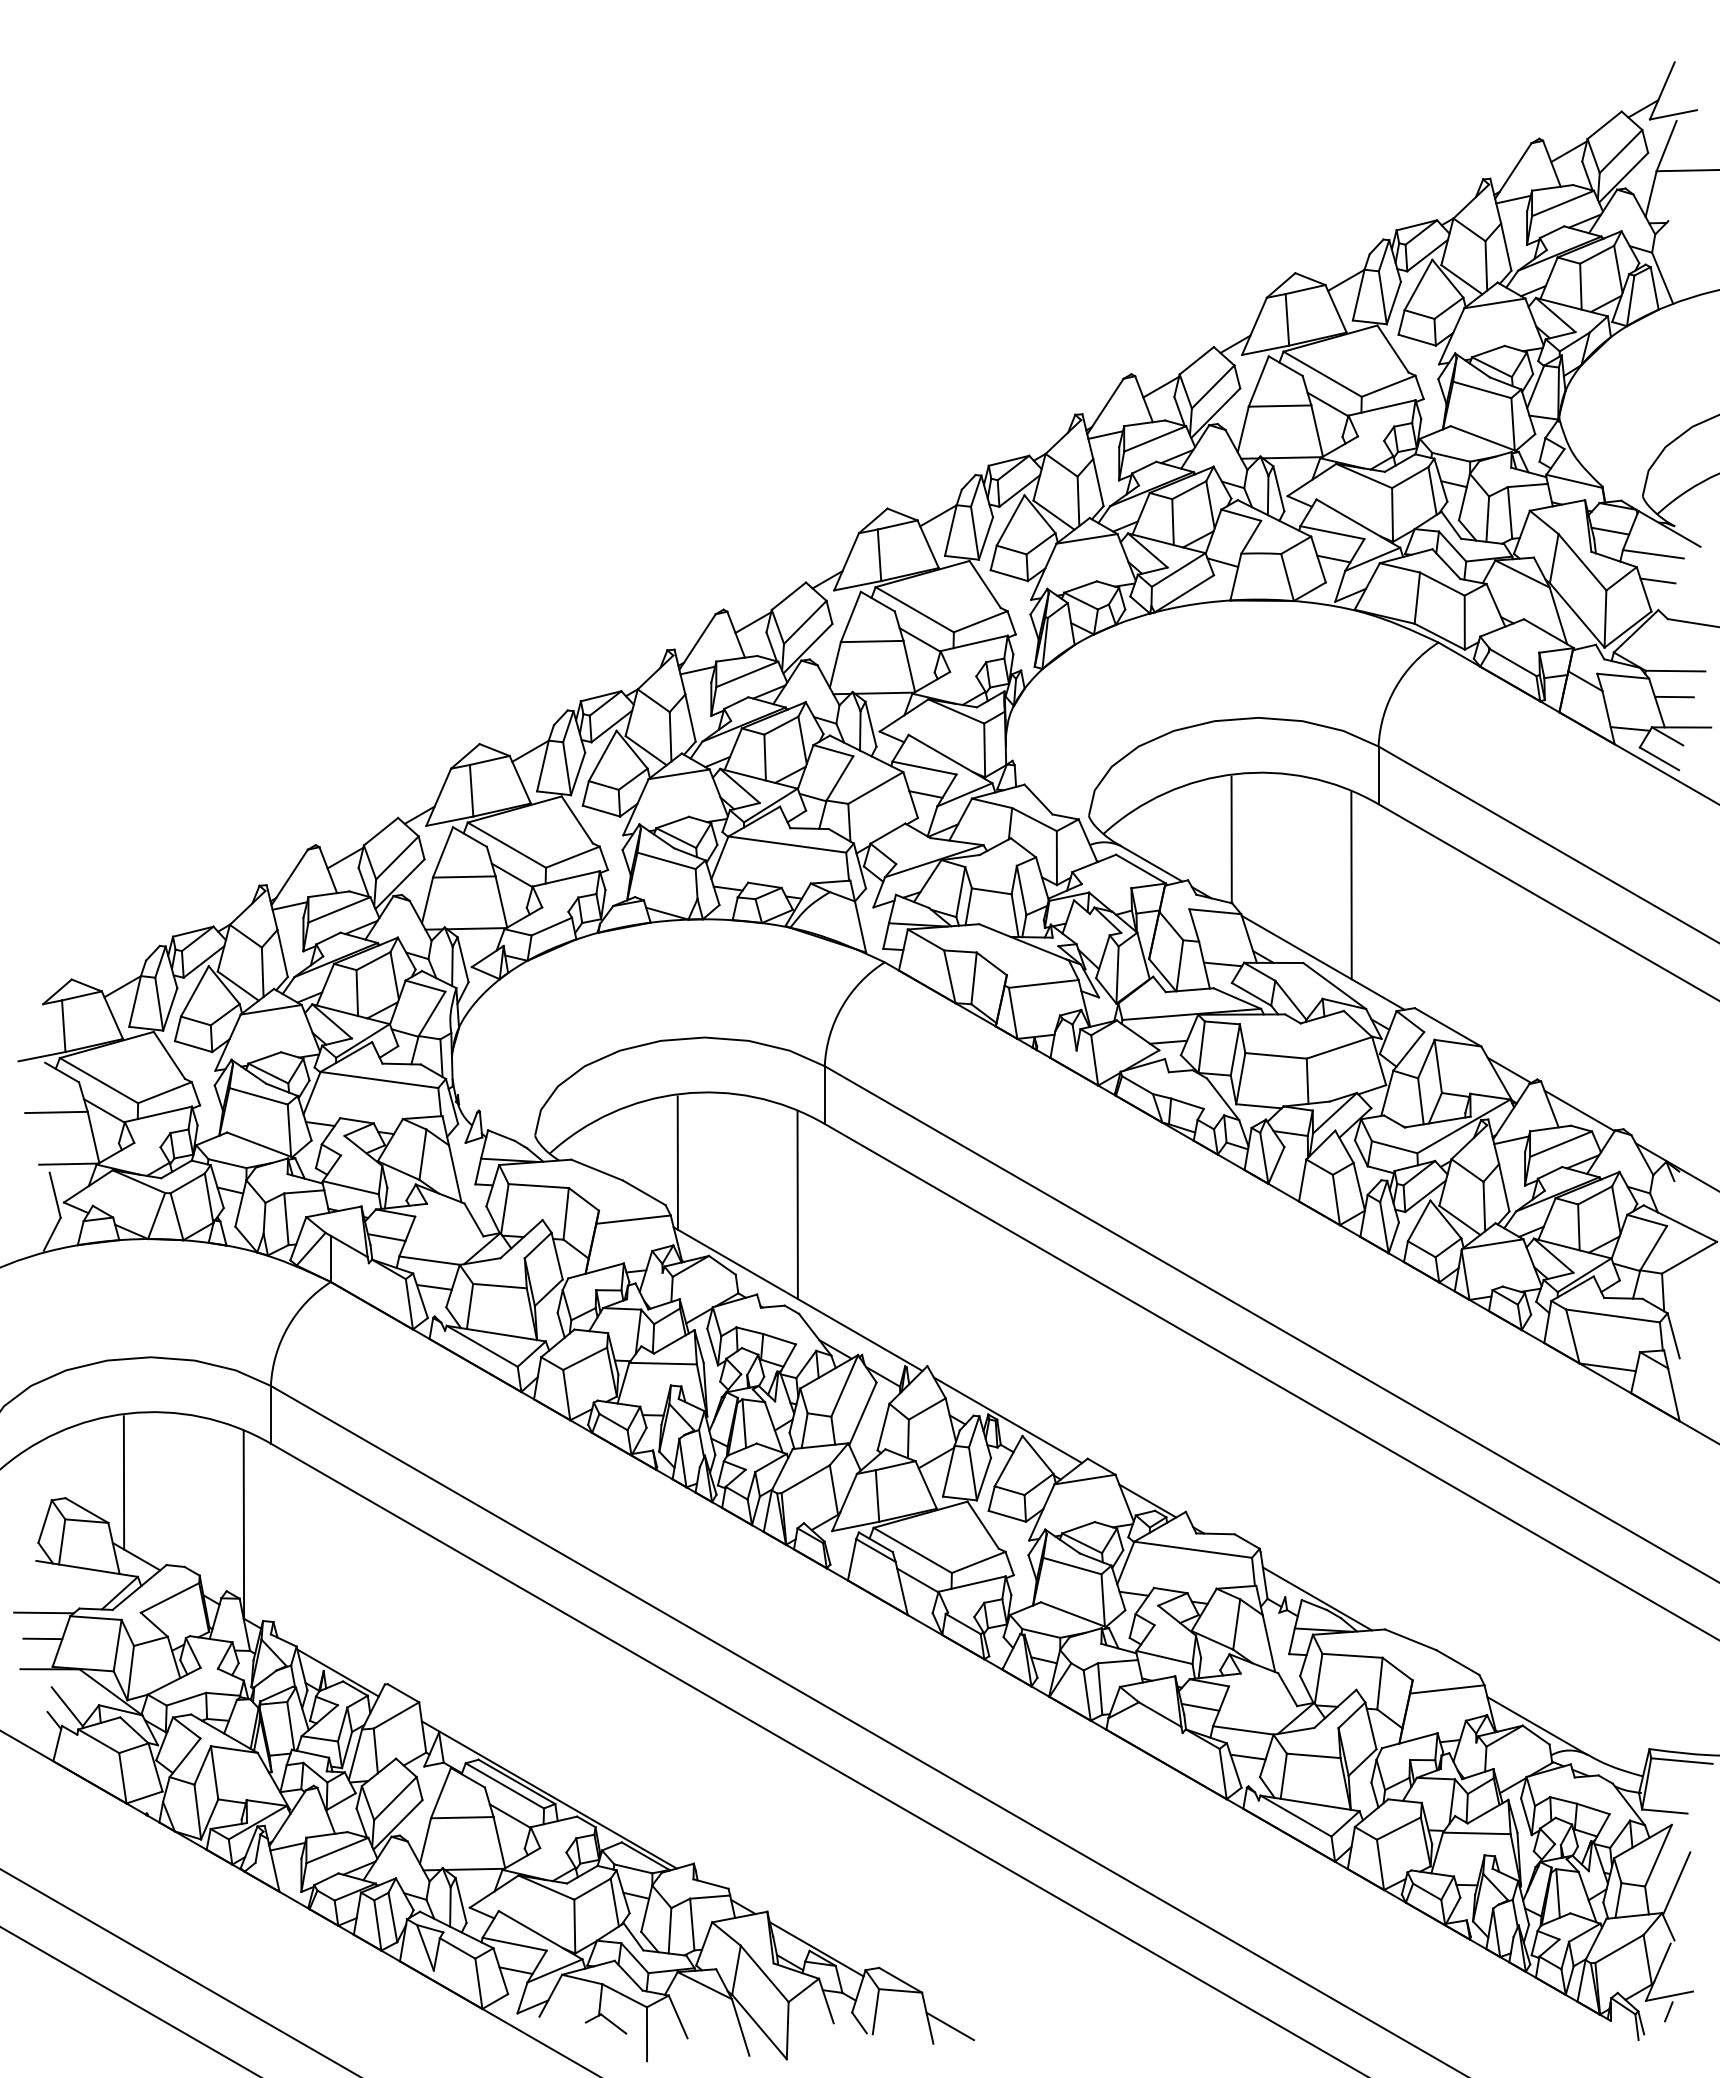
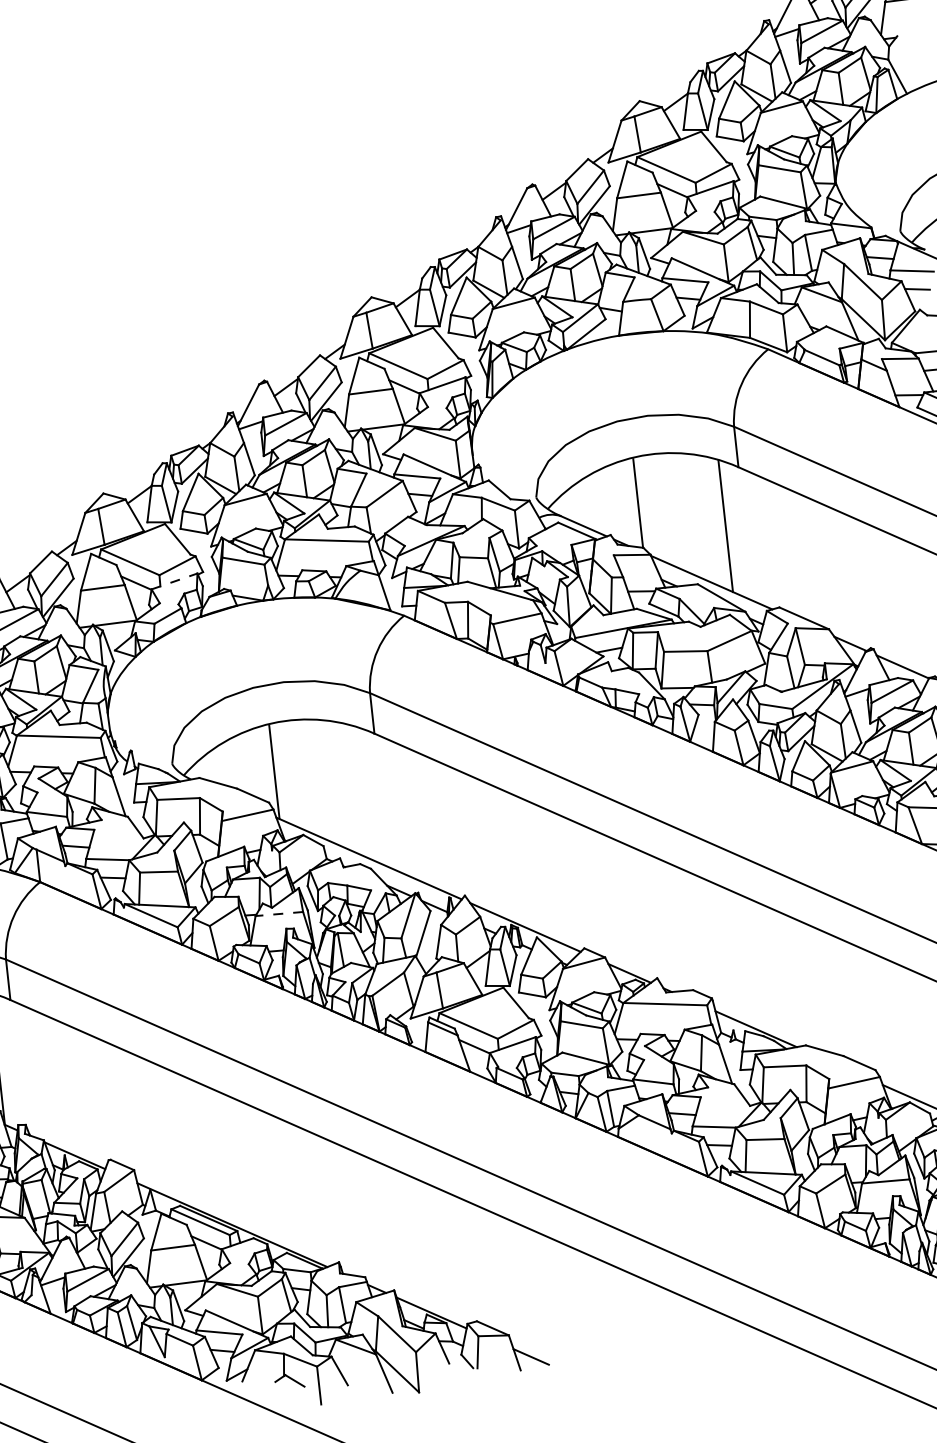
line: (566, 878) -> (174, 581), solid -> dashed
line: (797, 1205) -> (361, 792), removed
line: (663, 1363) -> (279, 913), solid -> dashed

